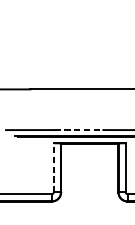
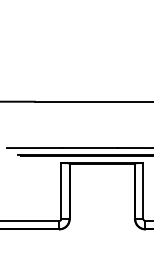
line: (79, 130) -> (90, 148), dashed -> solid
line: (53, 167) -> (61, 190), dashed -> solid

